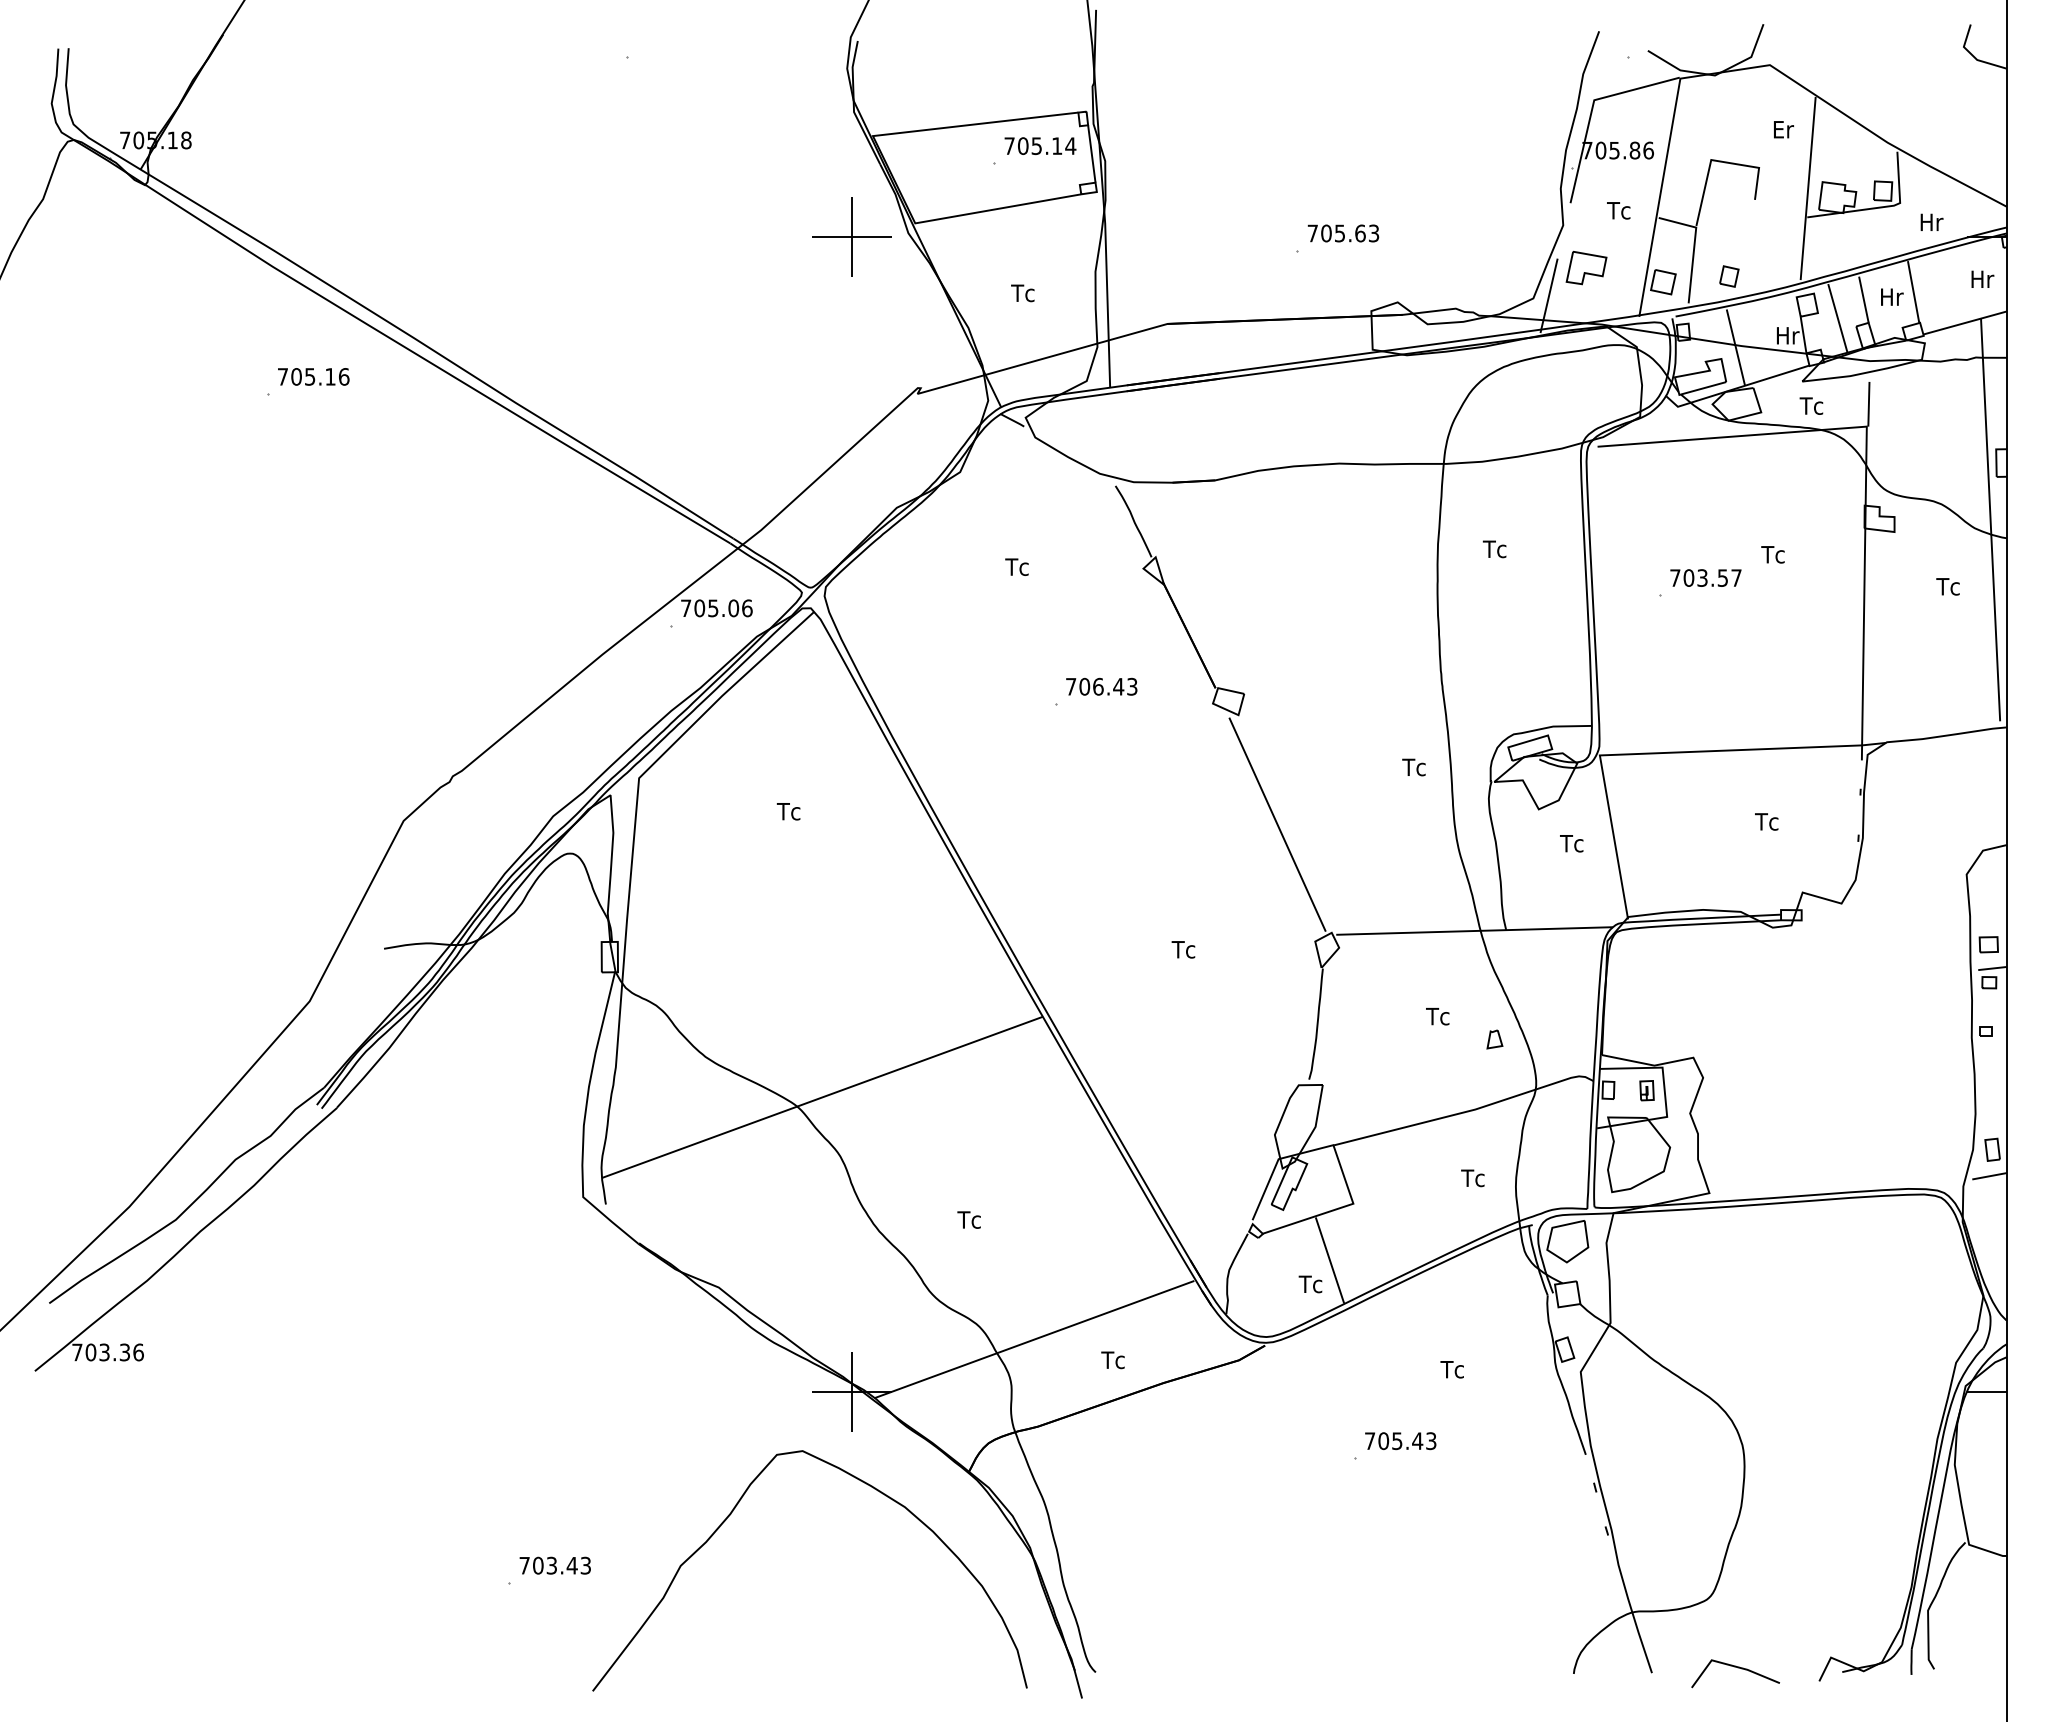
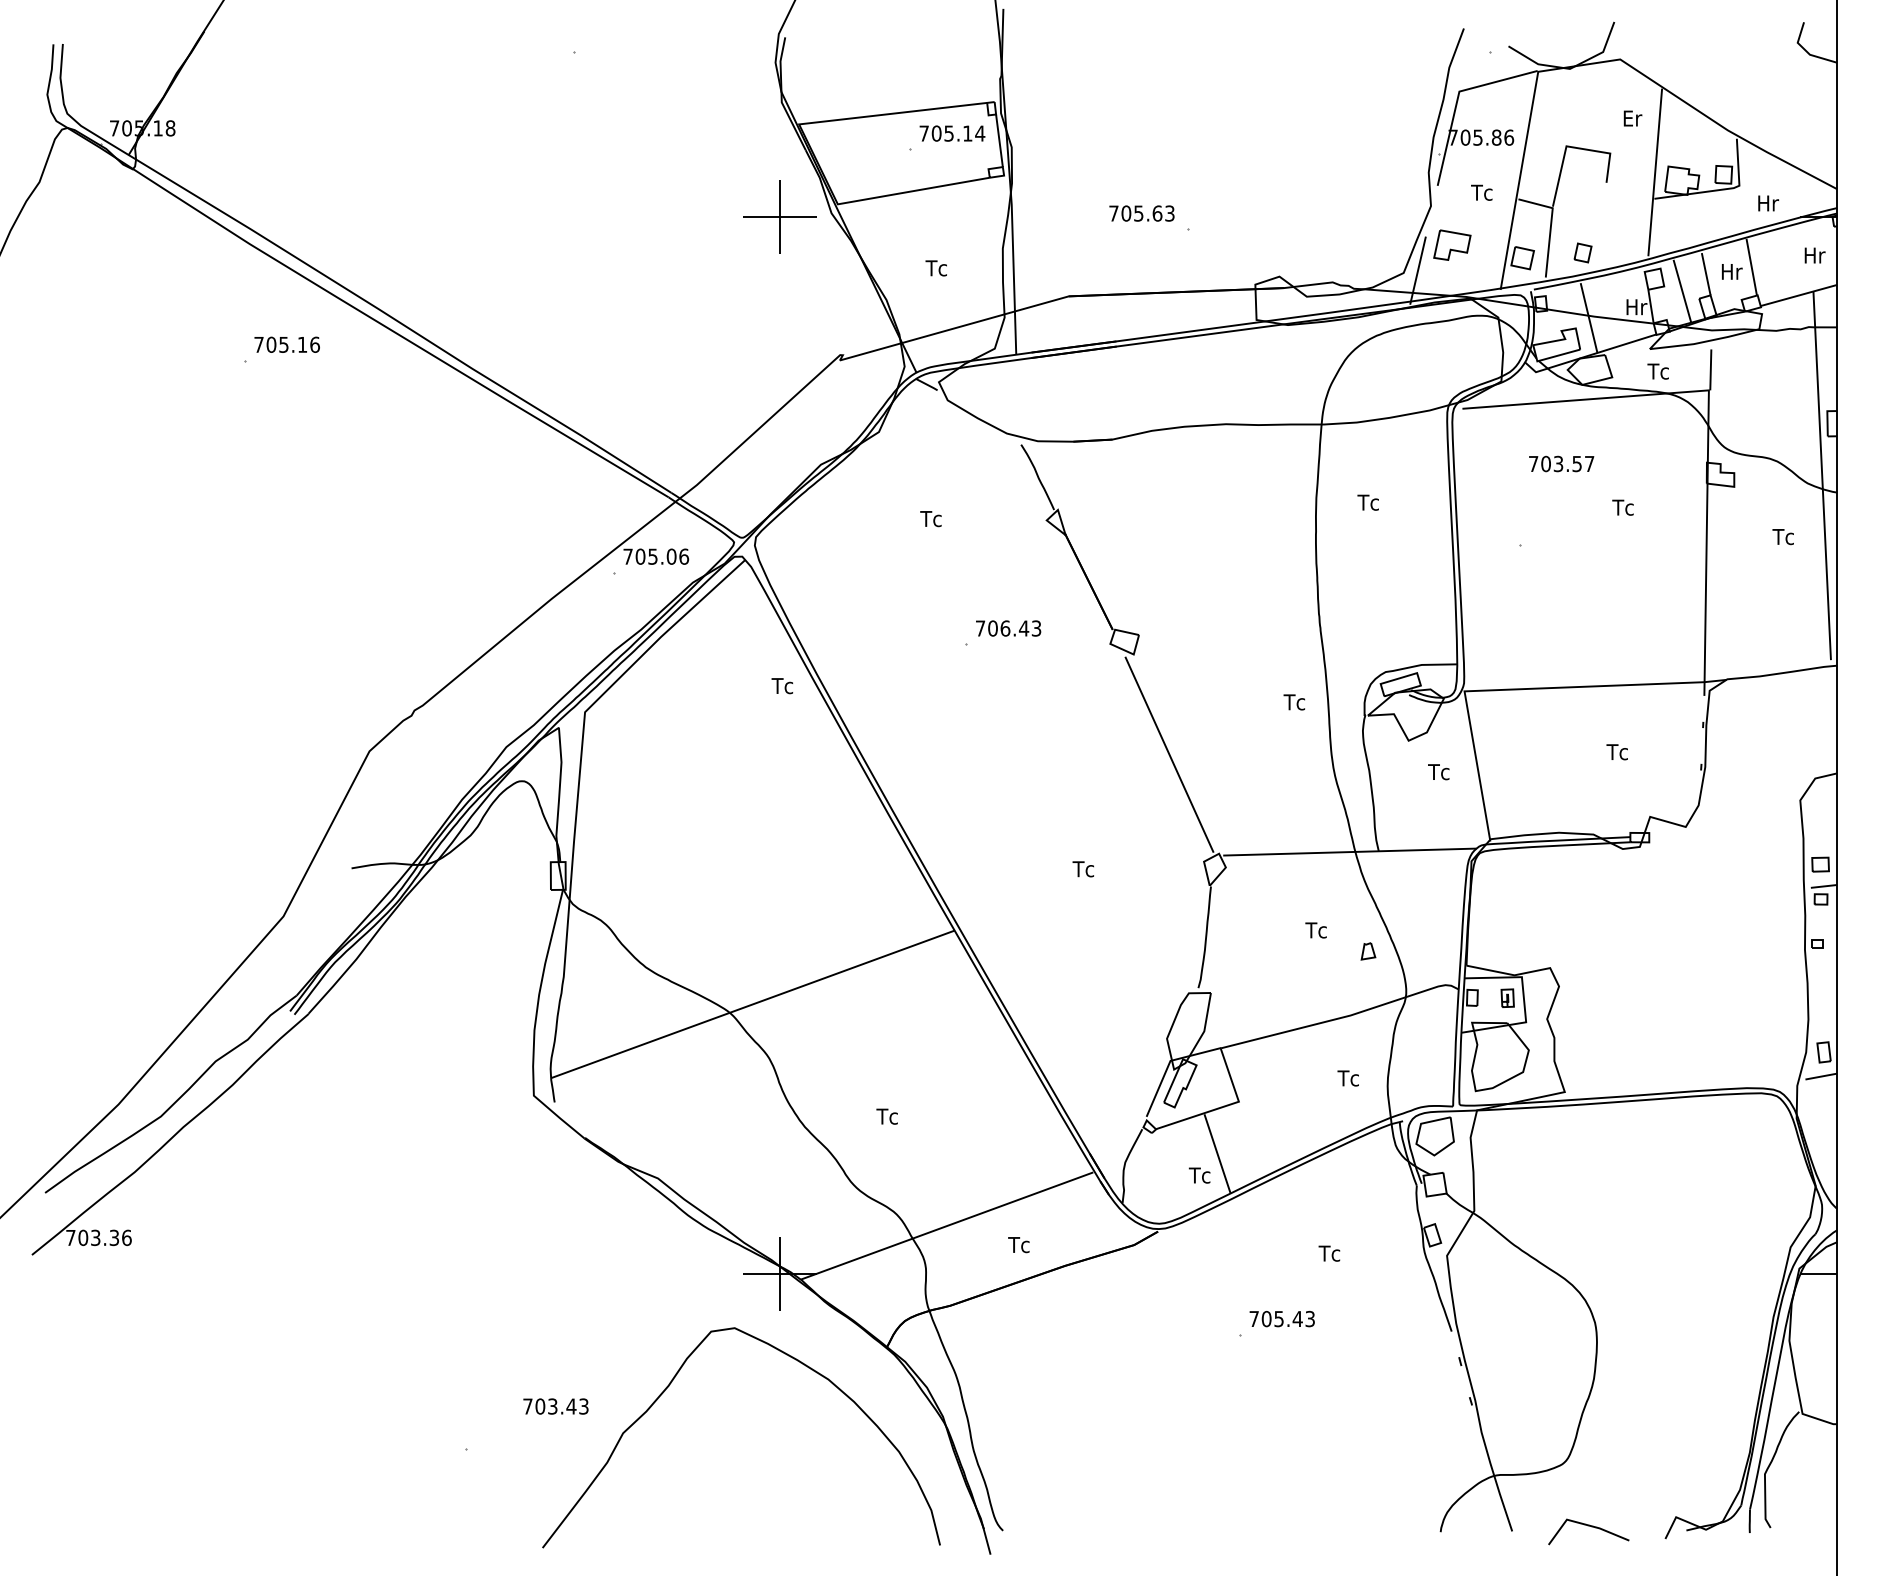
text: (1343, 233) -> (1141, 213), moved
text: (1705, 577) -> (1561, 463), moved
text: (788, 811) -> (782, 685), moved
text: (554, 1565) -> (555, 1406), moved

